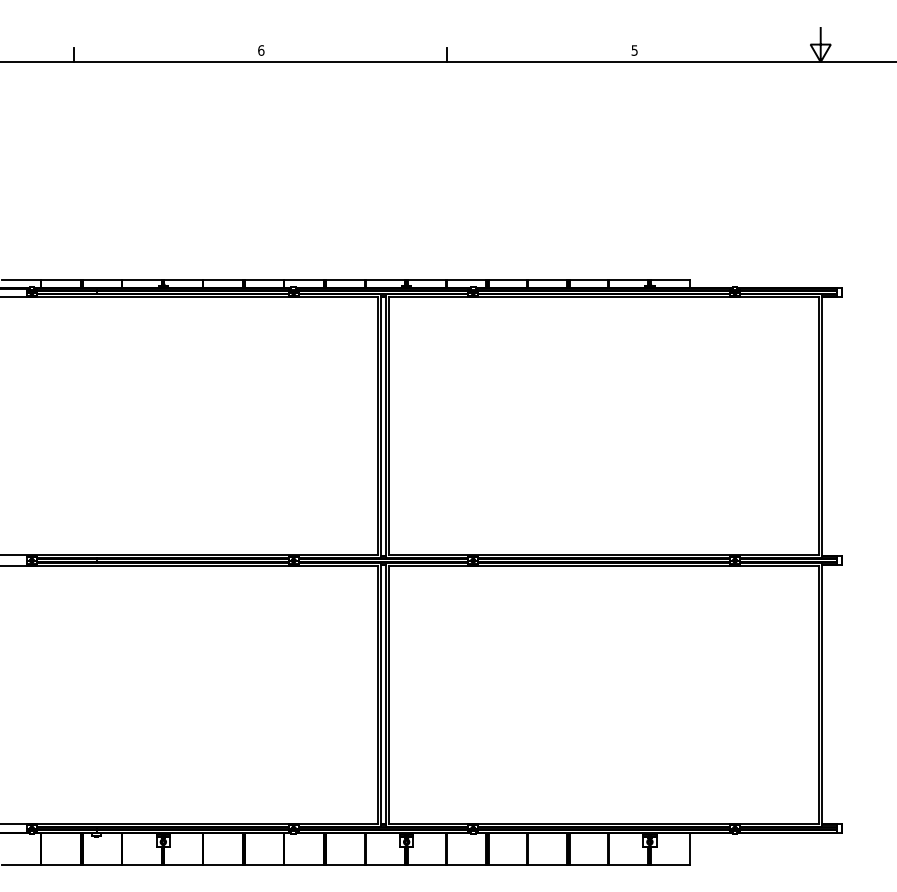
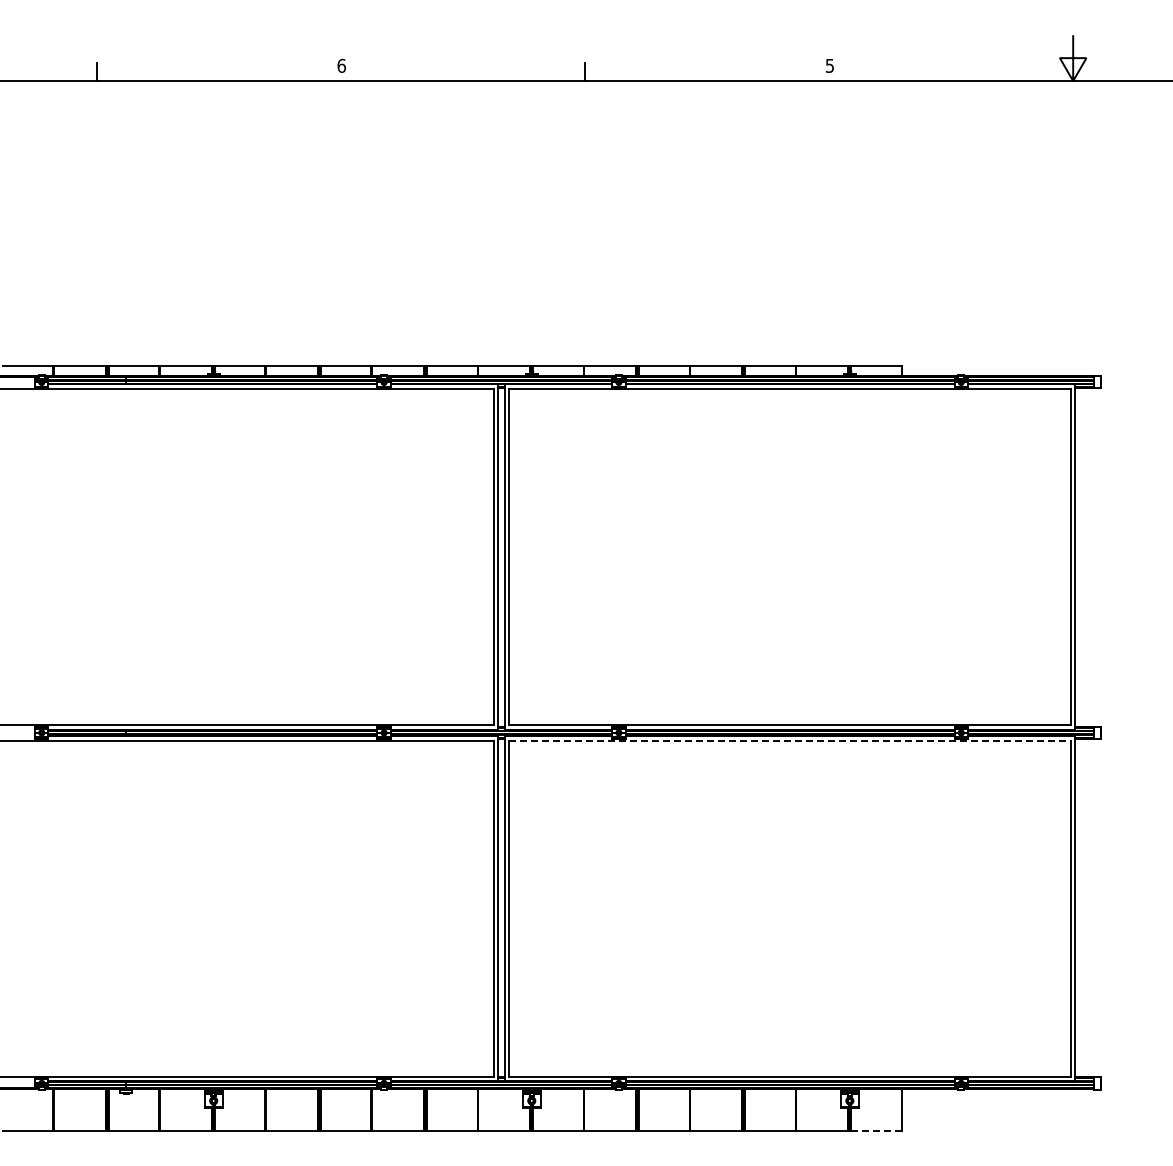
line: (604, 566) -> (790, 740), solid -> dashed
line: (670, 864) -> (876, 1130), solid -> dashed

